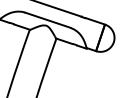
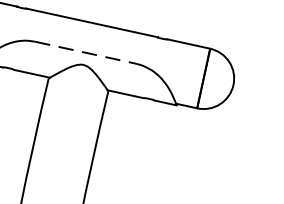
line: (47, 20) -> (84, 53), solid -> dashed

